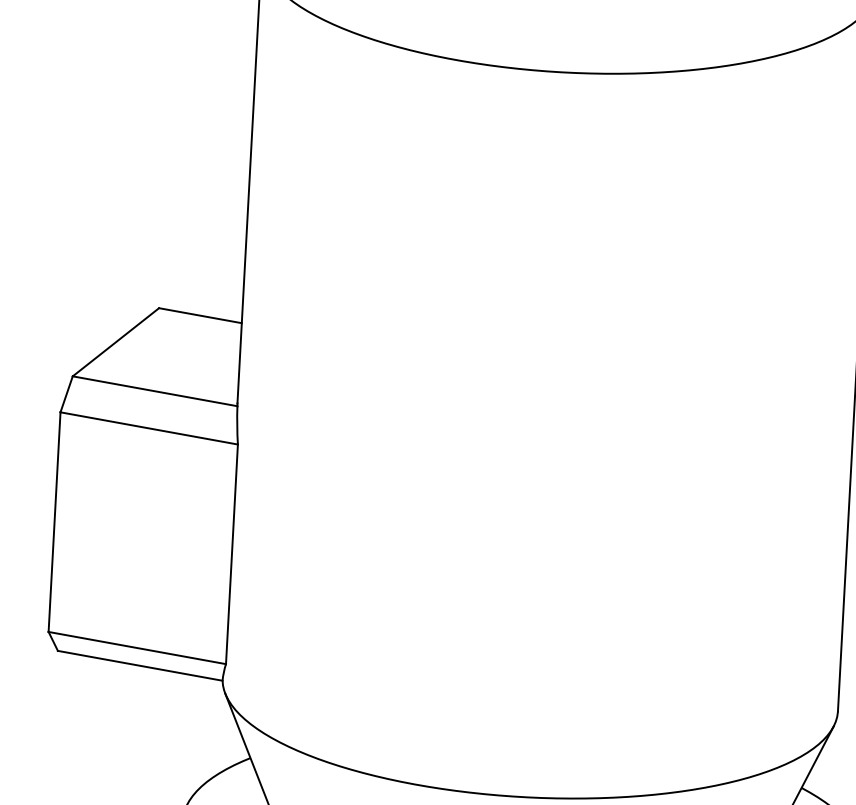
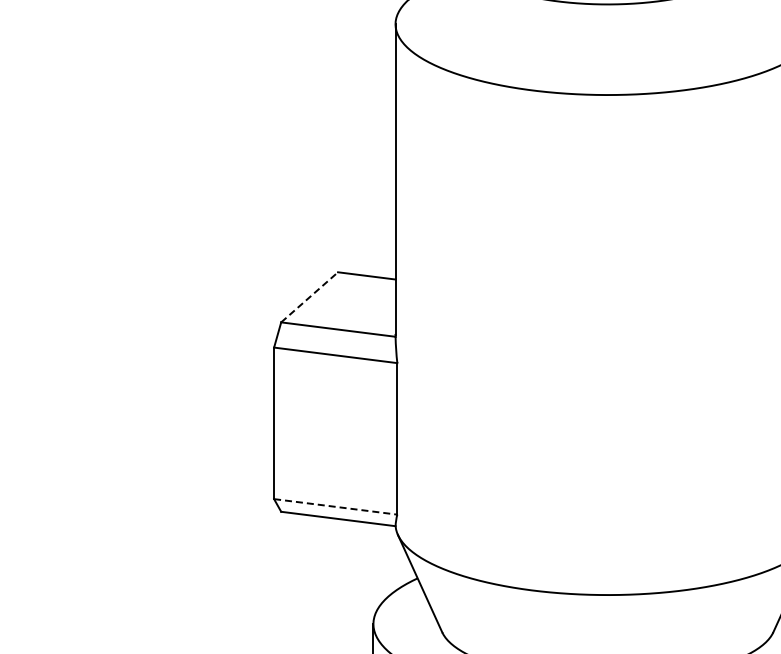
line: (115, 342) -> (309, 297), solid -> dashed
line: (138, 647) -> (336, 506), solid -> dashed

